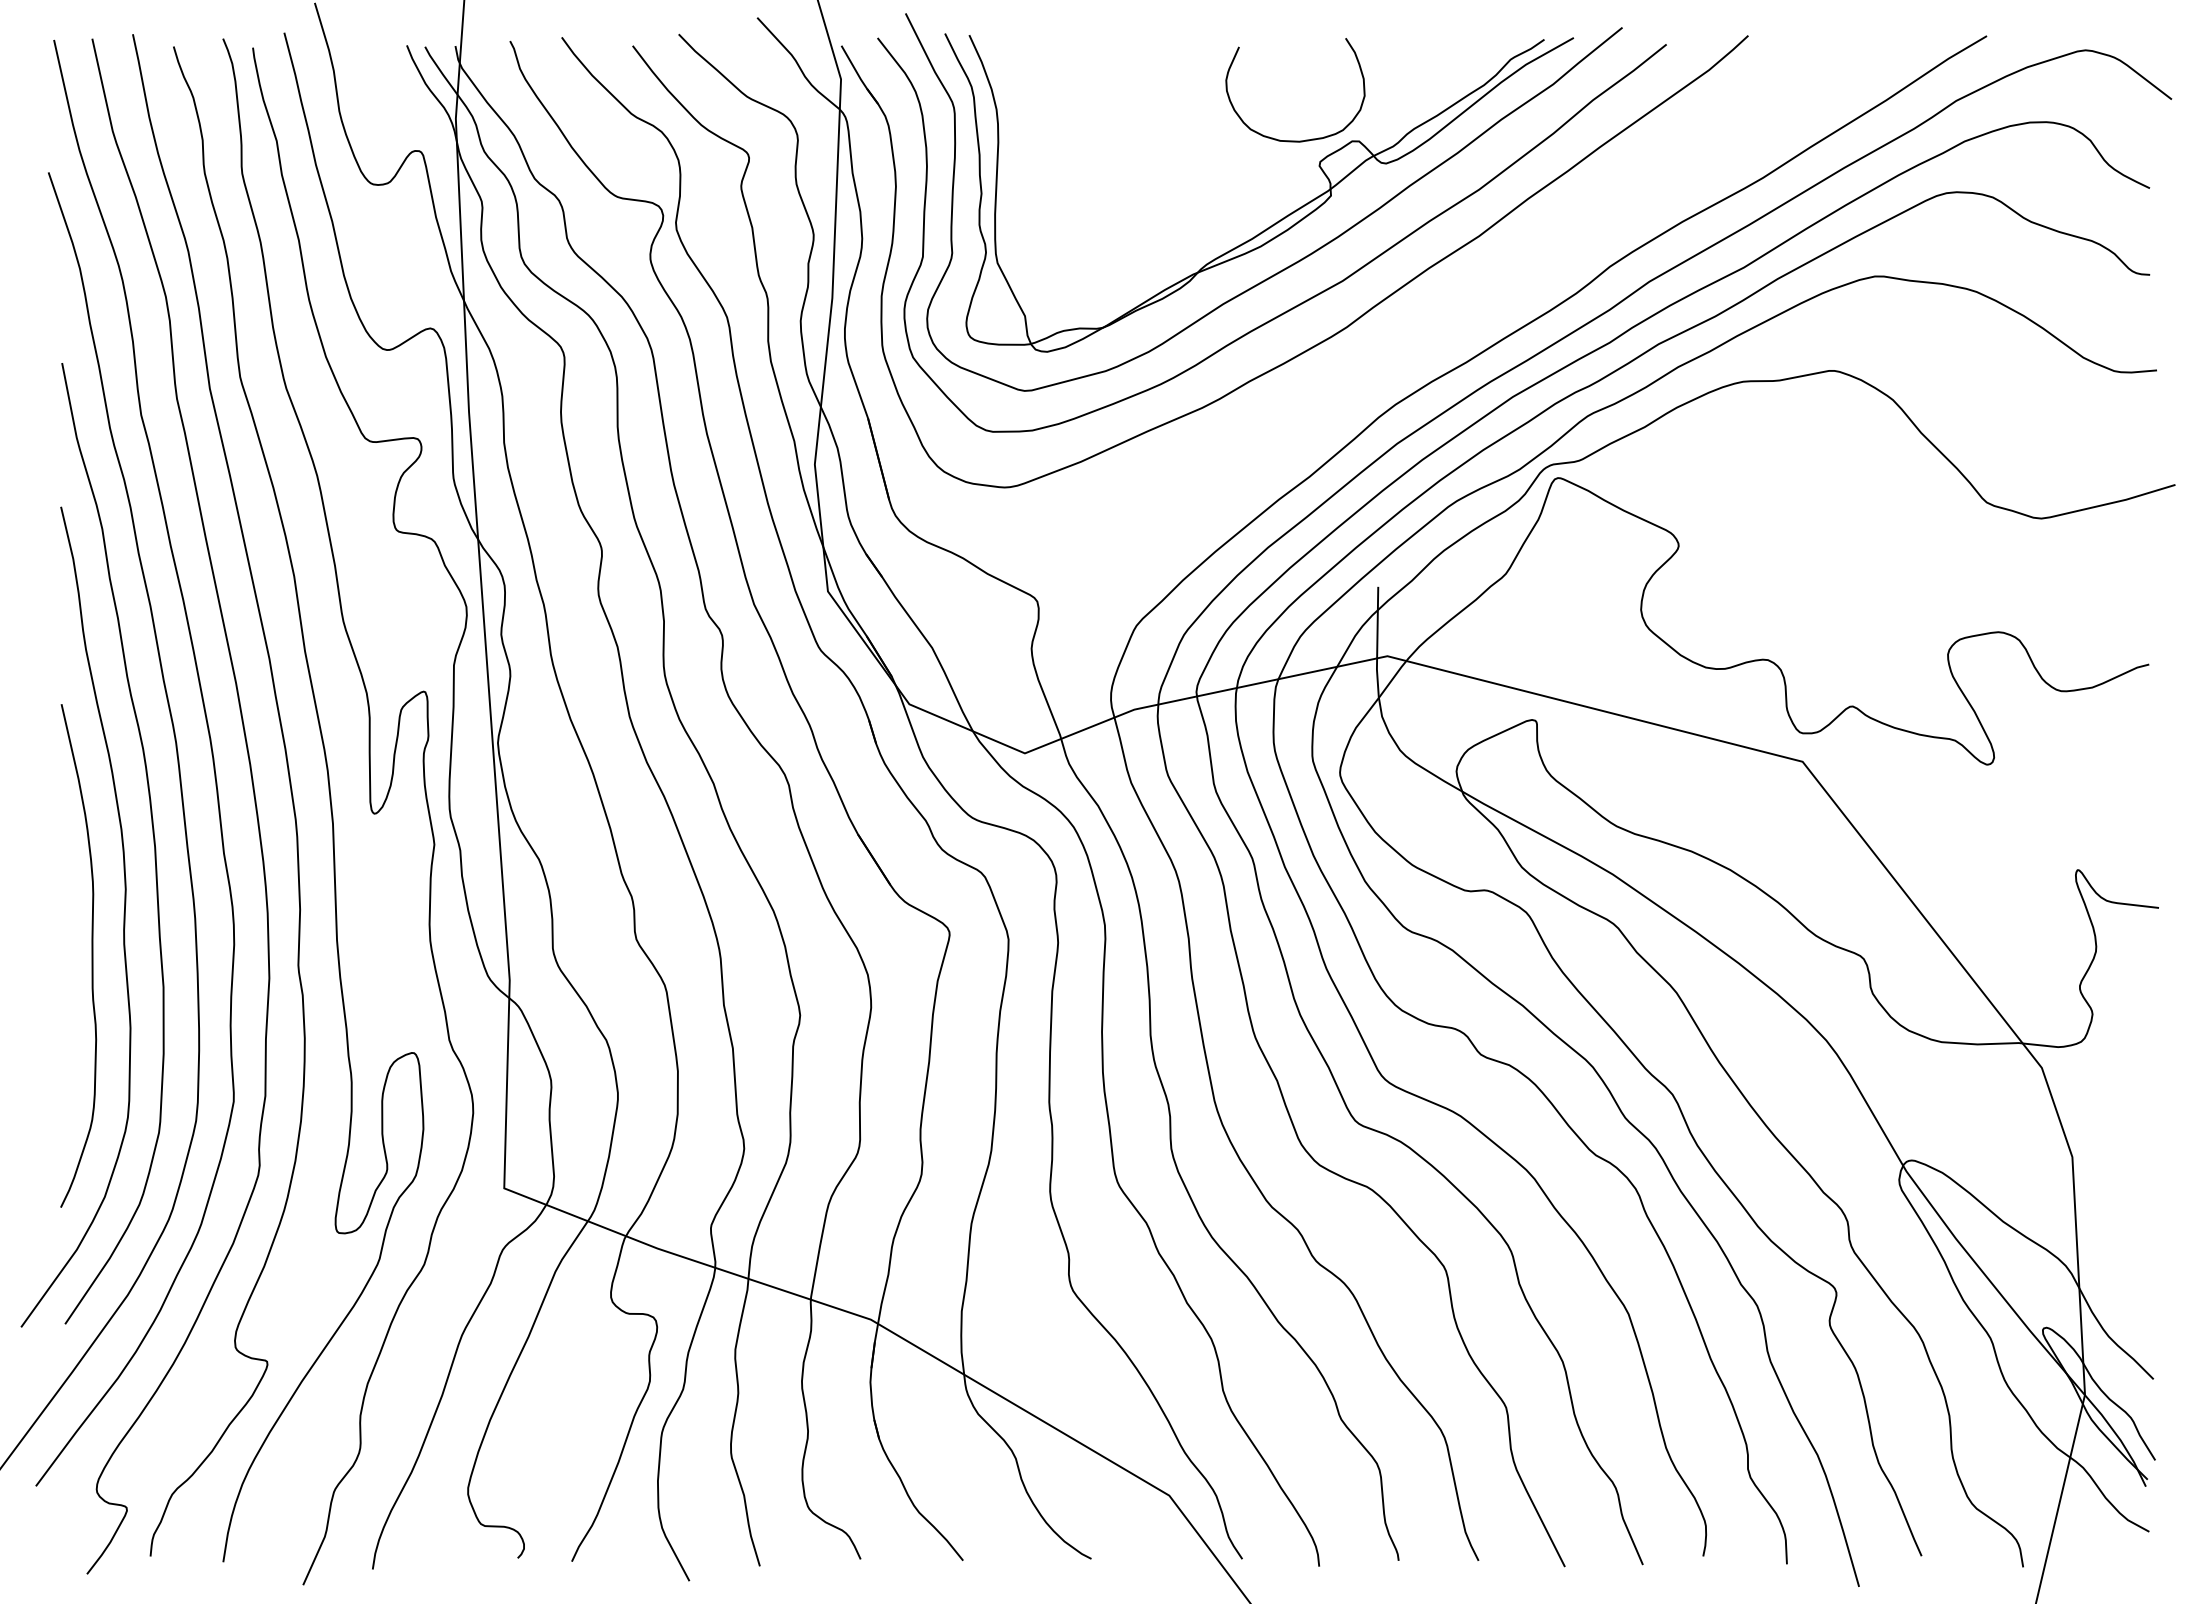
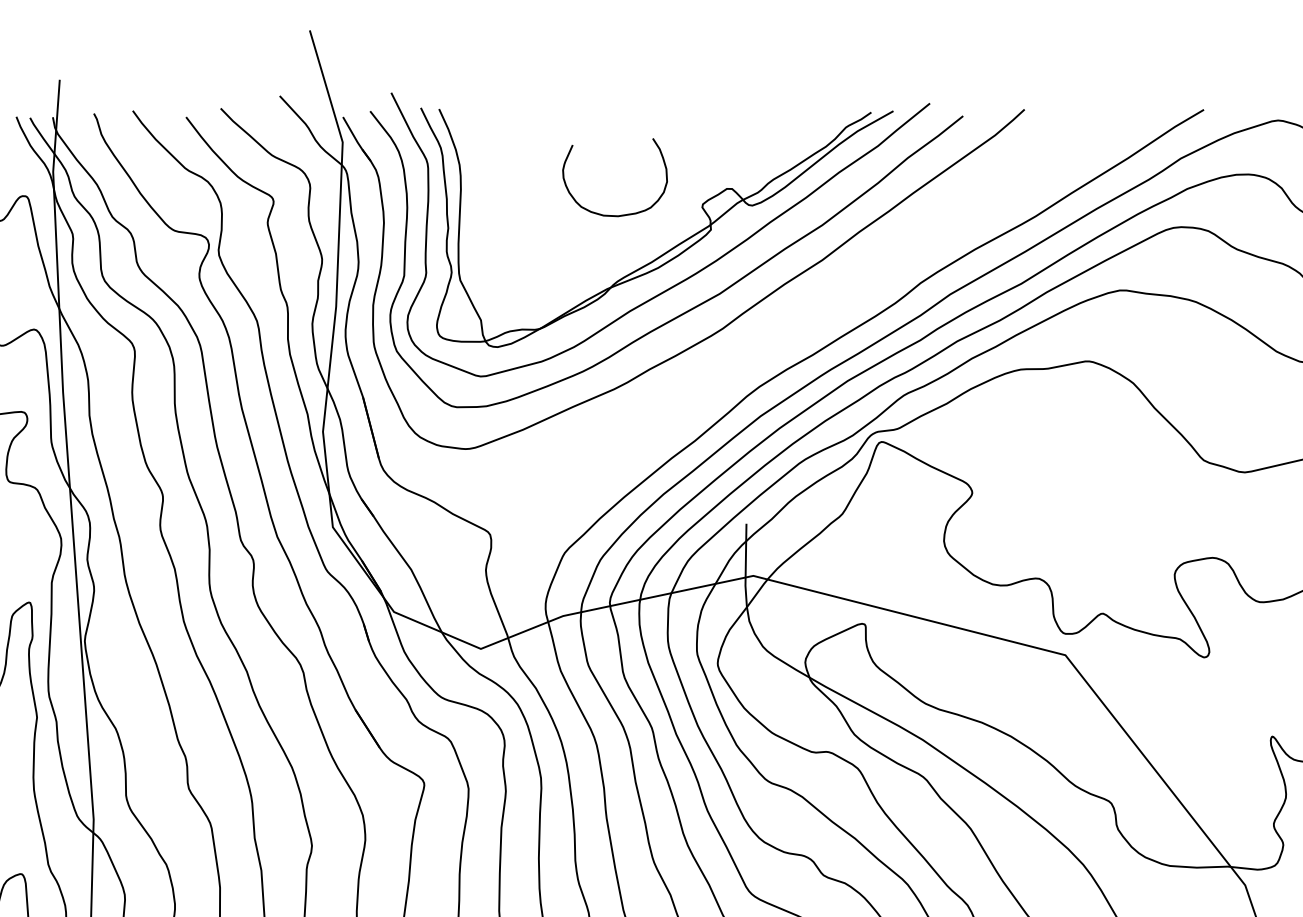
curve: (1295, 140) -> (615, 215), moved

